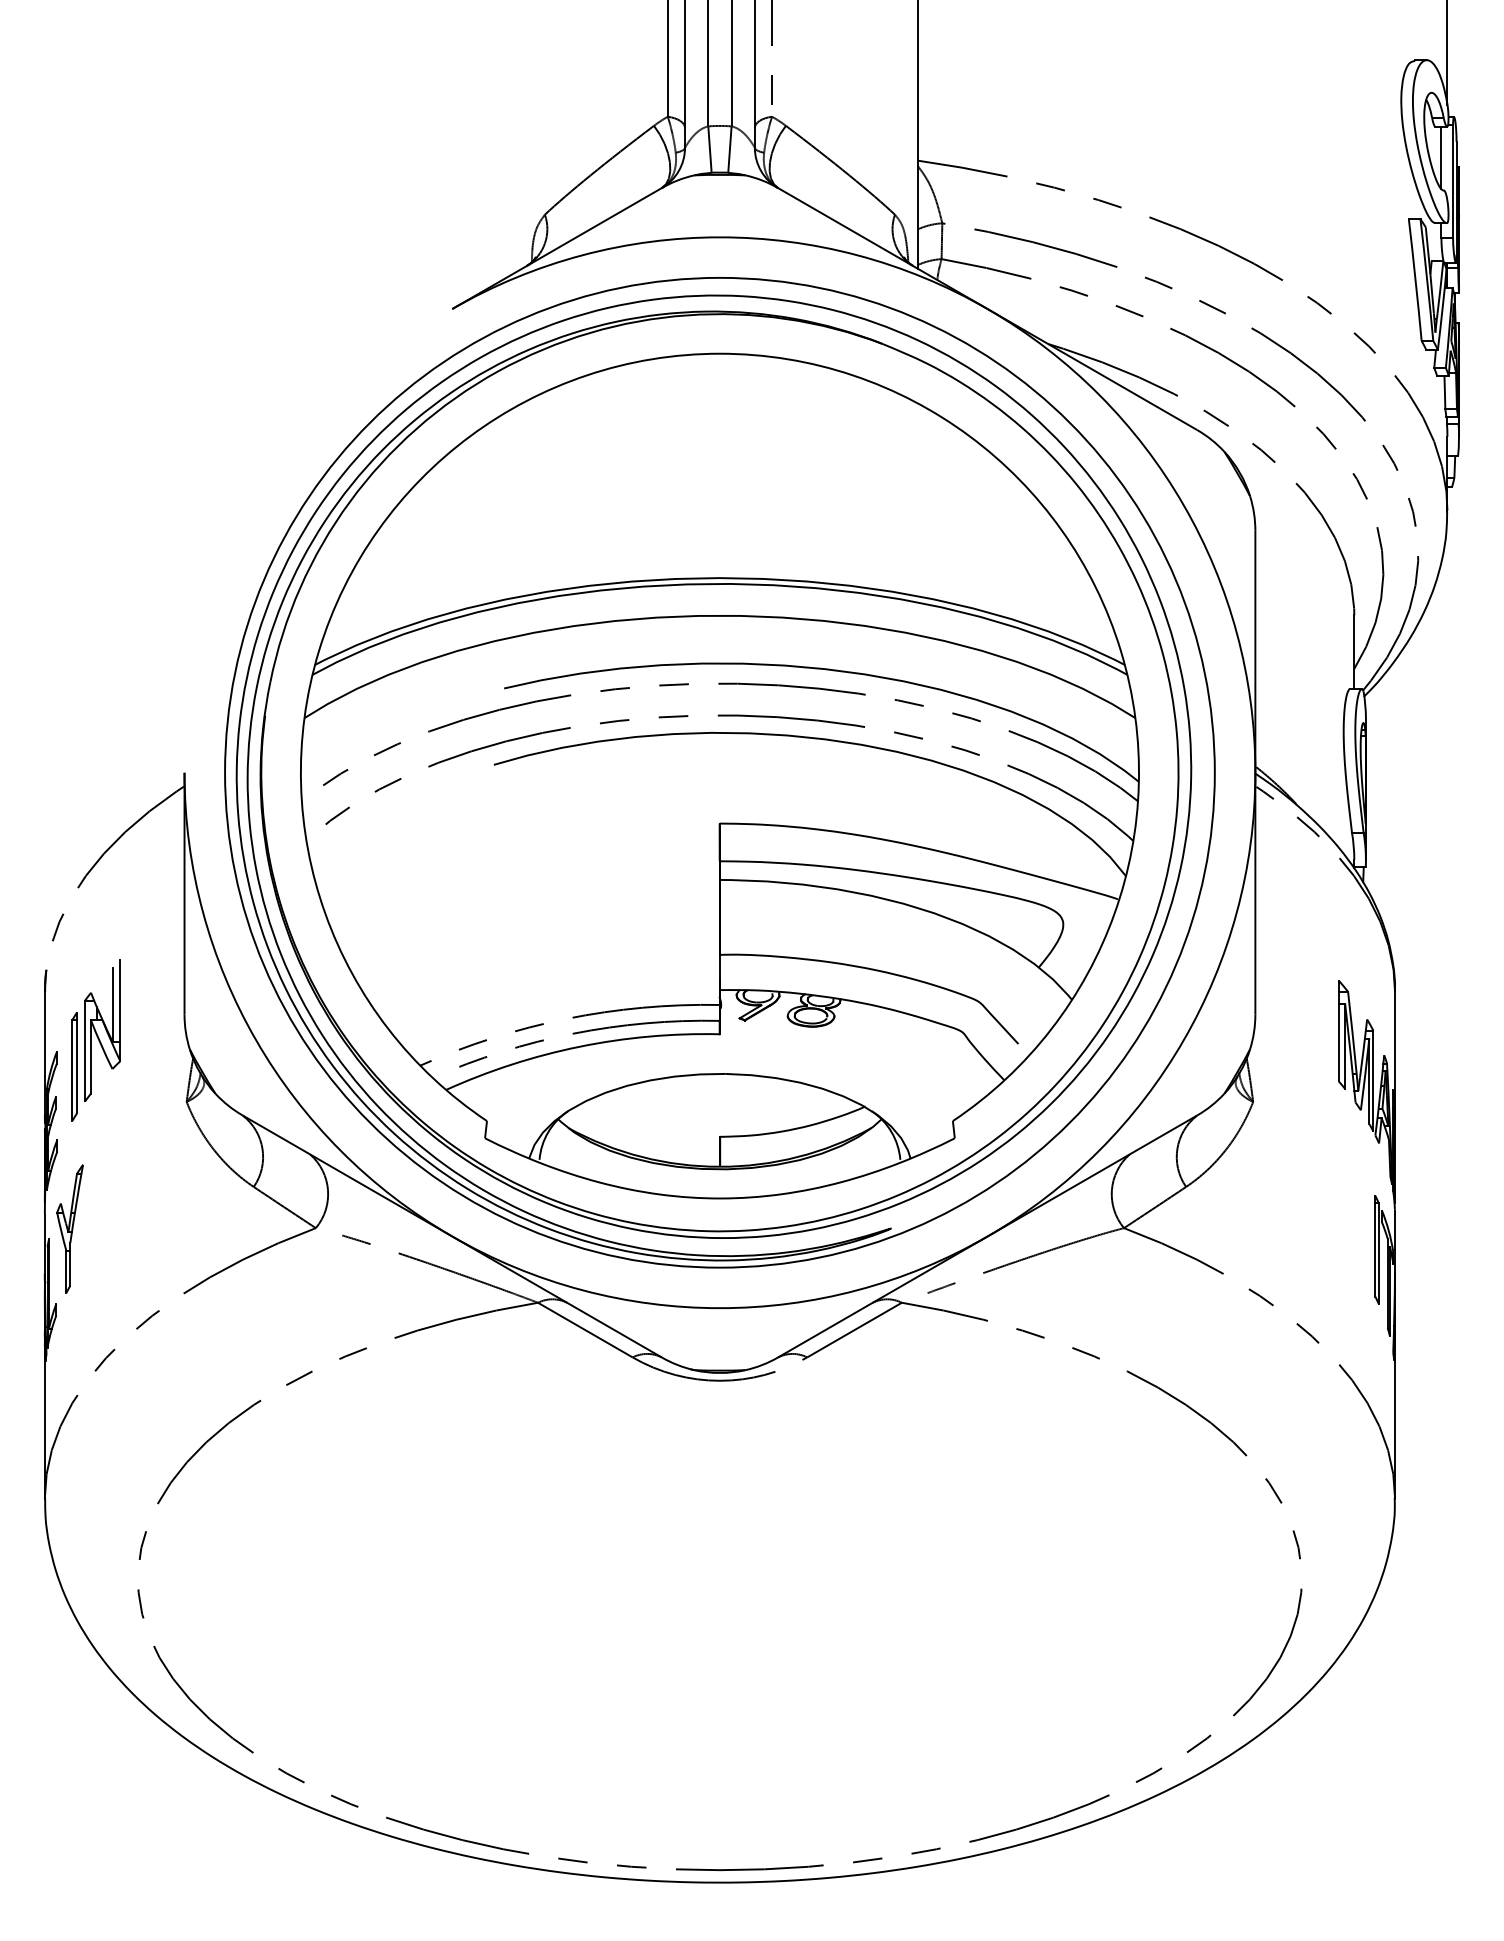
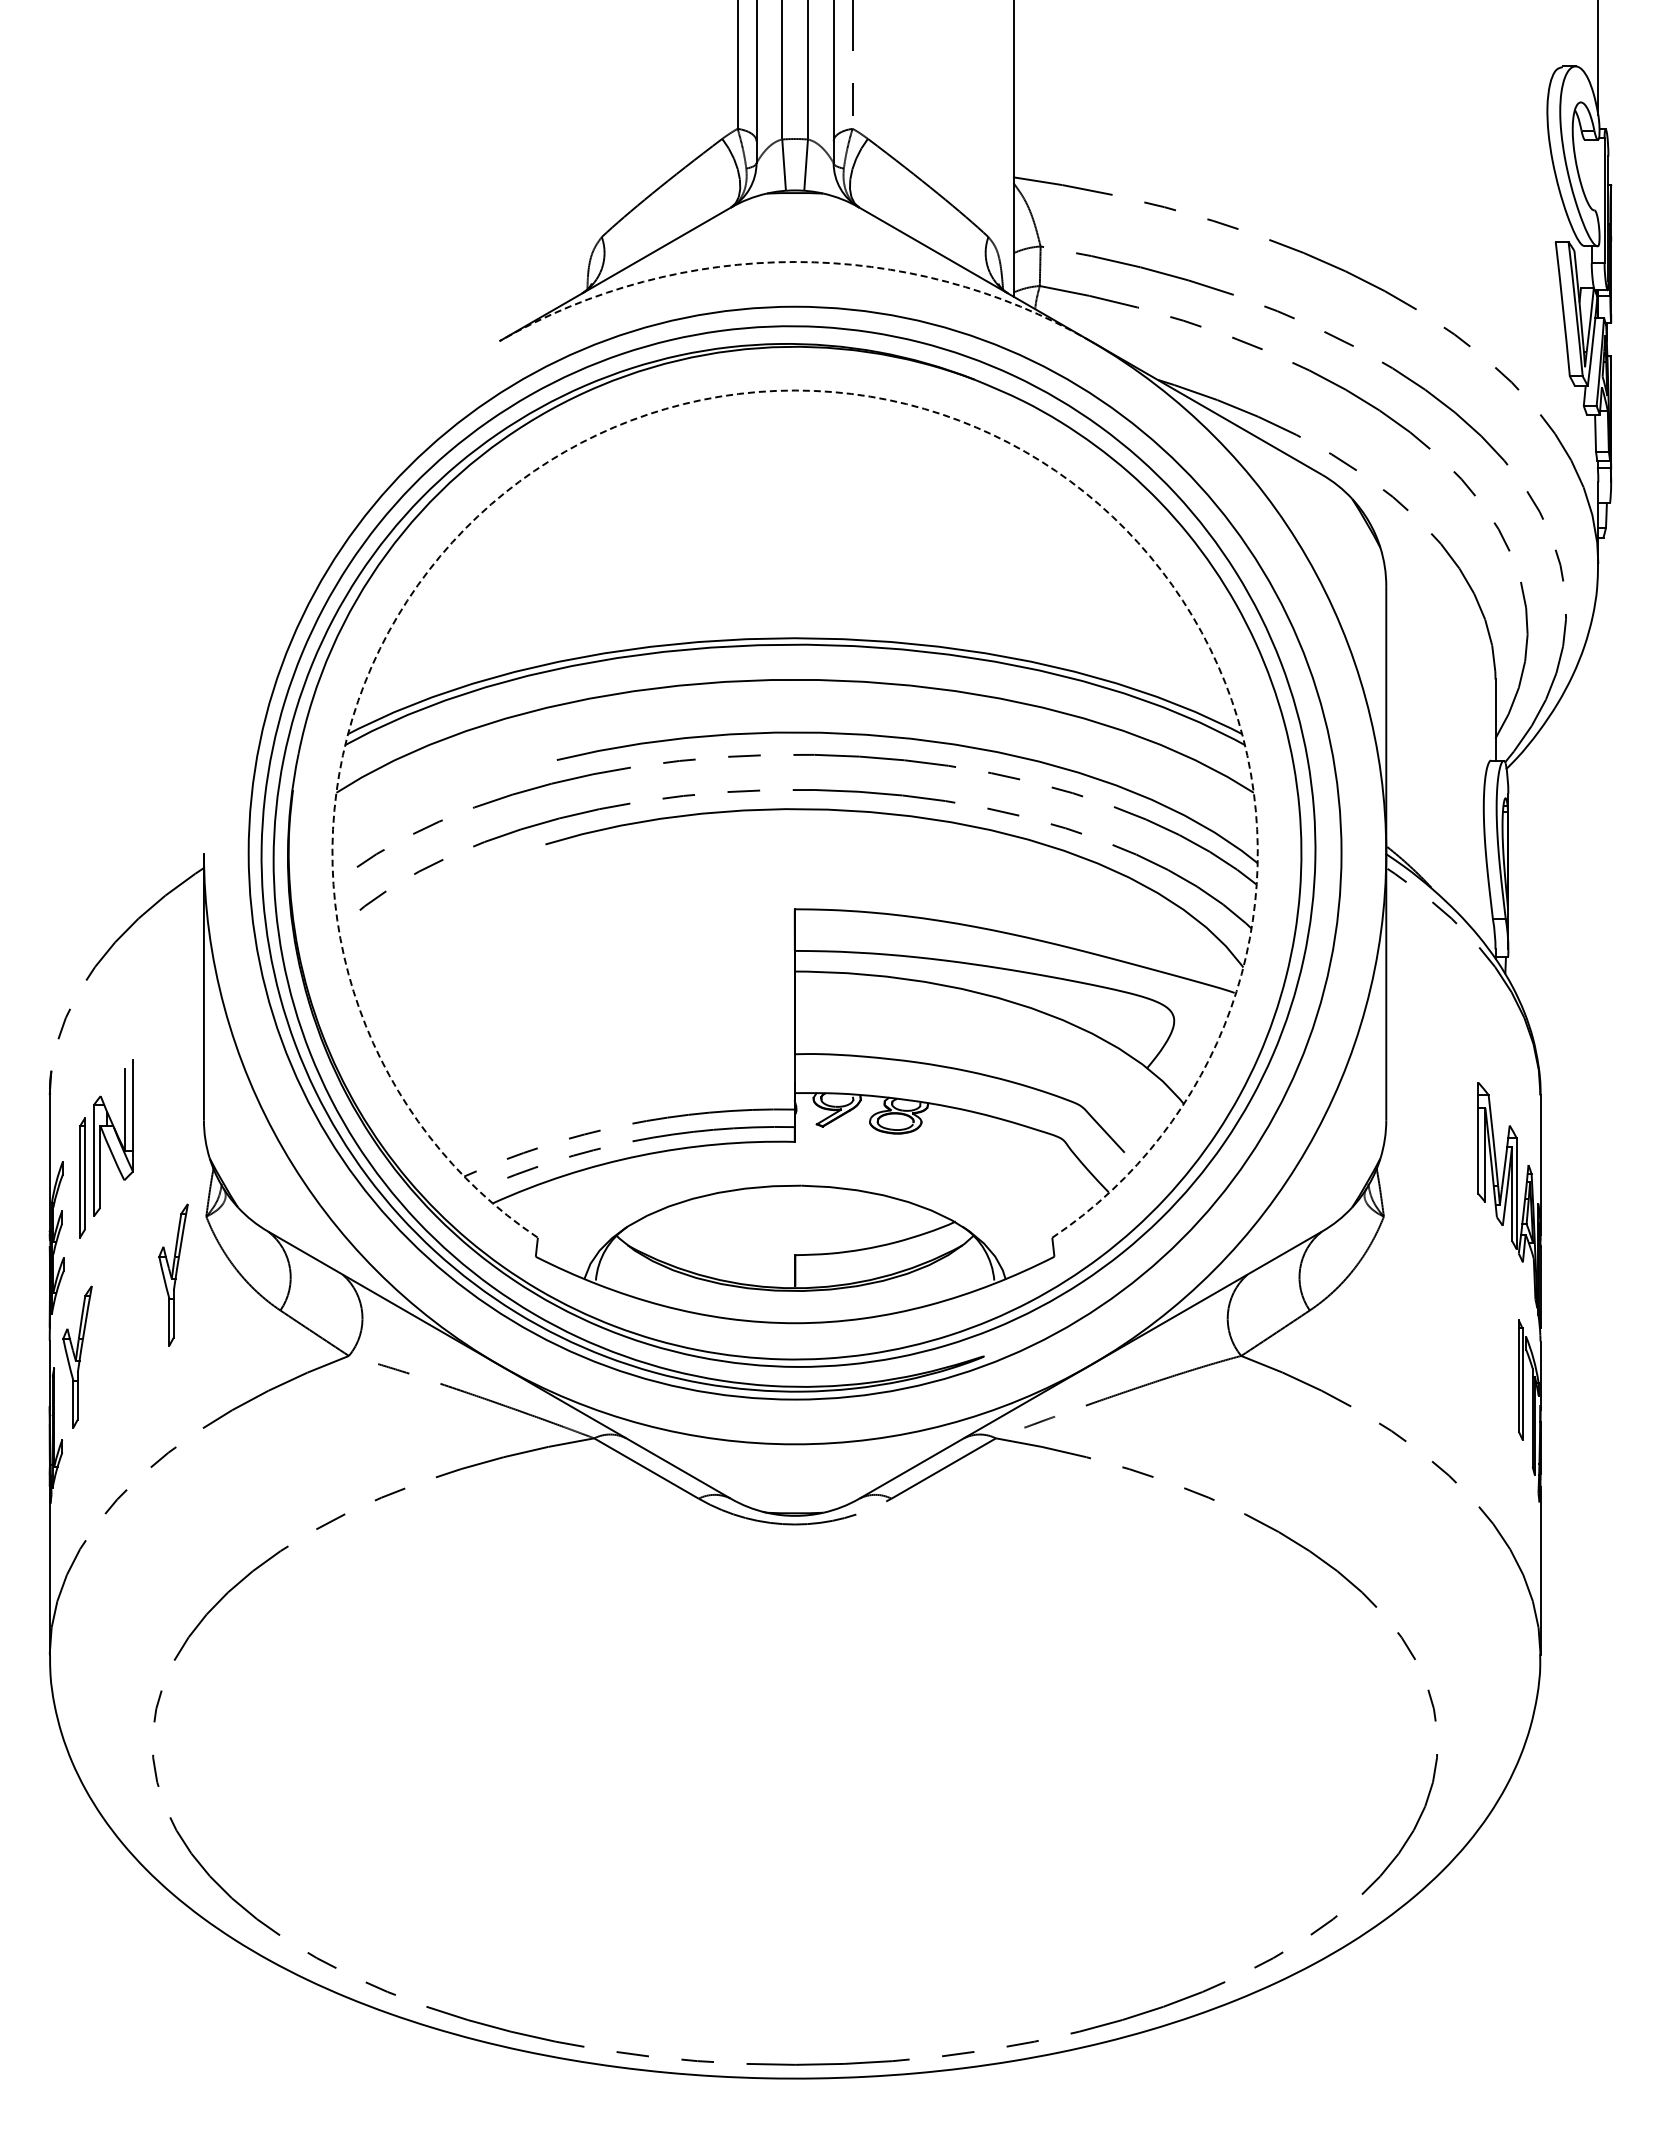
line: (1441, 157) -> (1591, 173), removed
arc: (720, 237) -> (795, 262), solid -> dashed
arc: (720, 353) -> (795, 390), solid -> dashed
part: (156, 1154) -> (173, 1274), added

